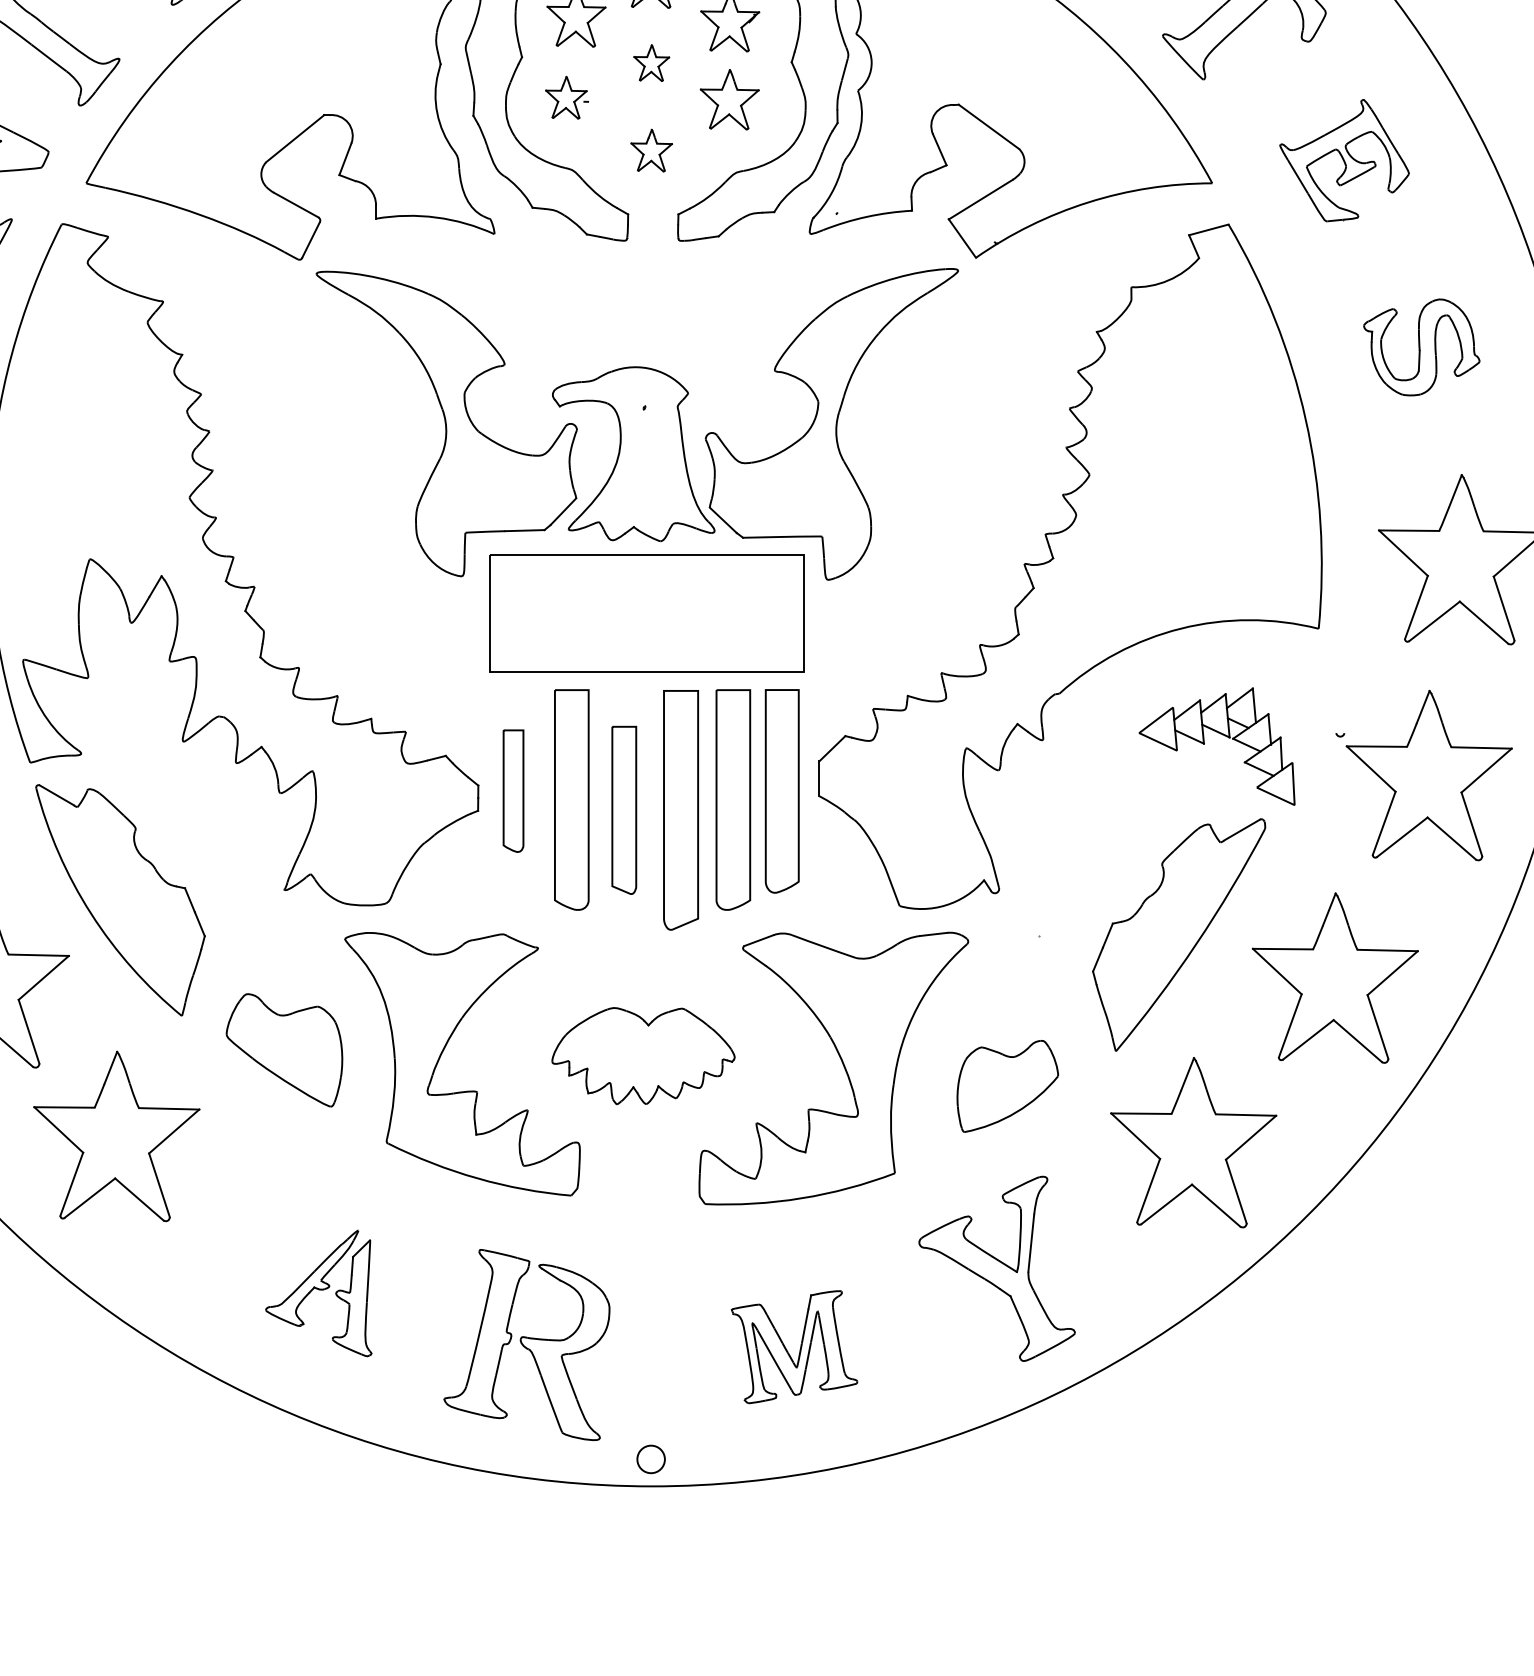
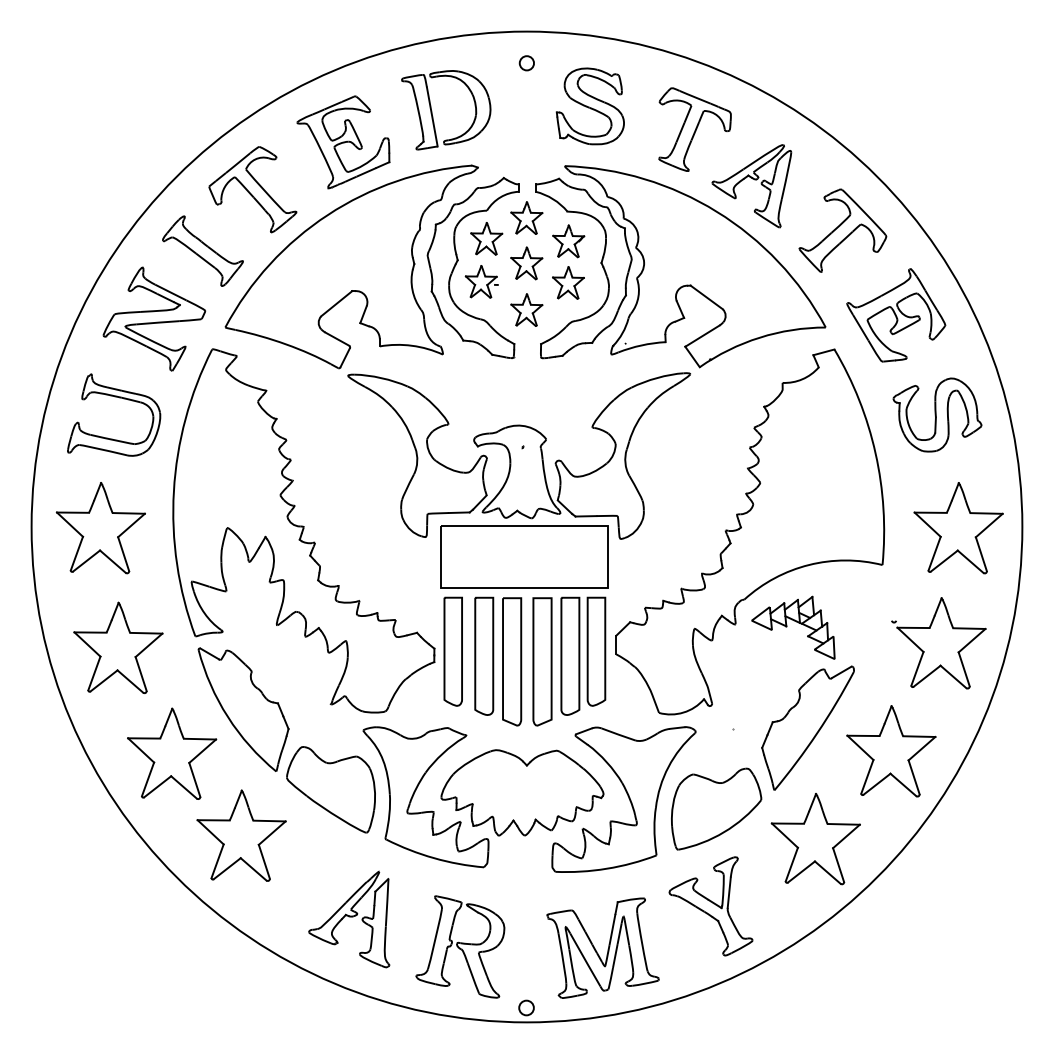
part: (651, 63) -> (526, 263), size x1.67
part: (566, 97) -> (481, 281), size x1.43
part: (651, 149) -> (526, 309), size x1.43
part: (1344, 160) -> (896, 315), size x1.43
part: (1421, 346) -> (937, 414), size x1.43
part: (1217, 745) -> (793, 627), moved
part: (512, 790) -> (452, 651), size x1.67
part: (624, 809) -> (512, 661), size x1.43
part: (283, 1049) -> (330, 789), size x1.43
part: (643, 1055) -> (522, 792), size x1.67
part: (1007, 1085) -> (716, 808), size x1.67
part: (319, 1293) -> (349, 919), size x1.43
part: (793, 1345) -> (602, 947), size x1.67

